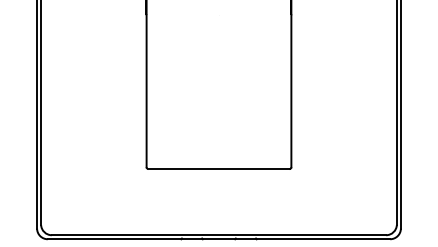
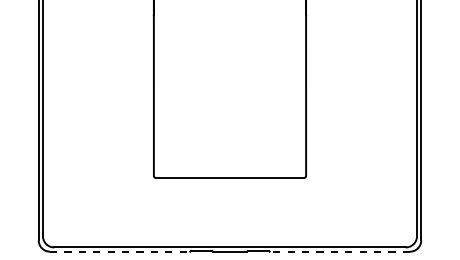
line: (114, 239) -> (120, 251), solid -> dashed
line: (323, 239) -> (339, 251), solid -> dashed

